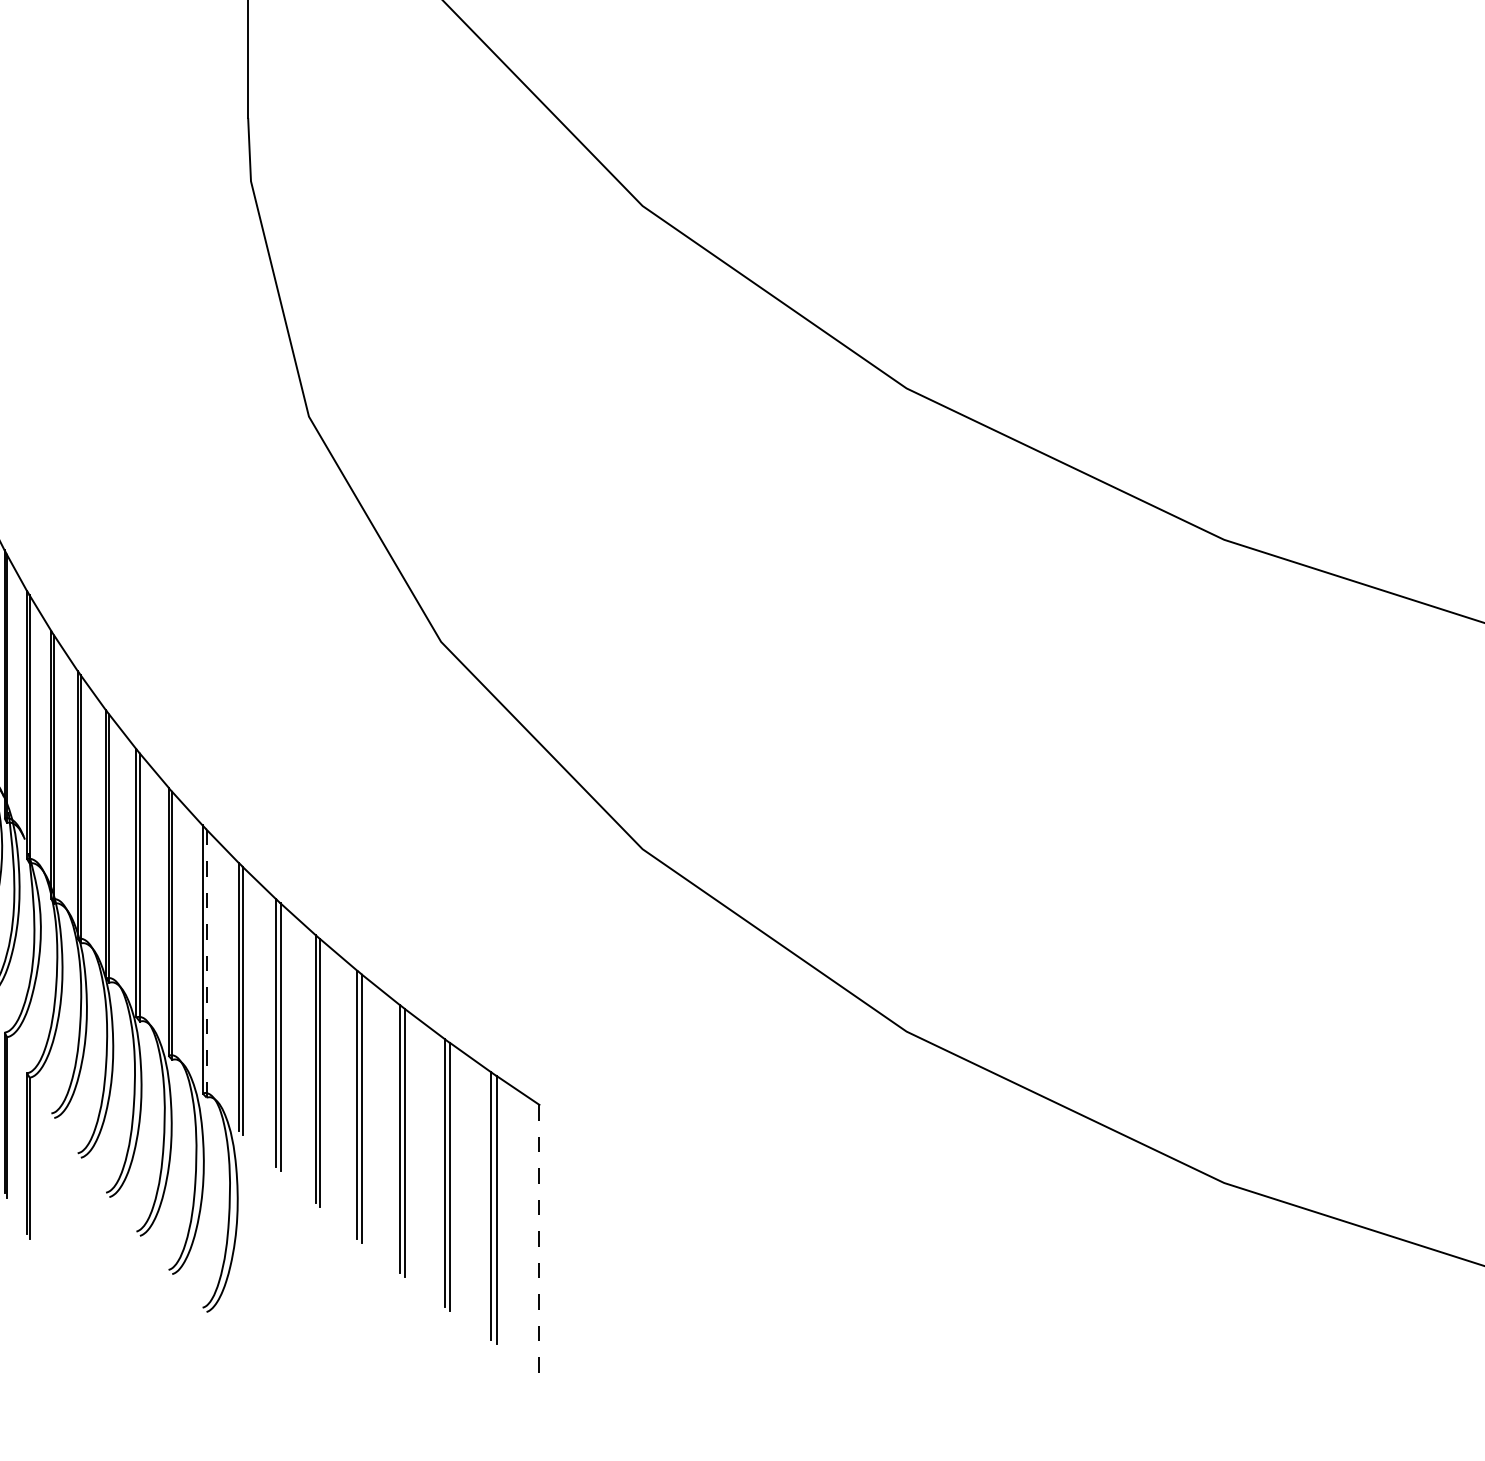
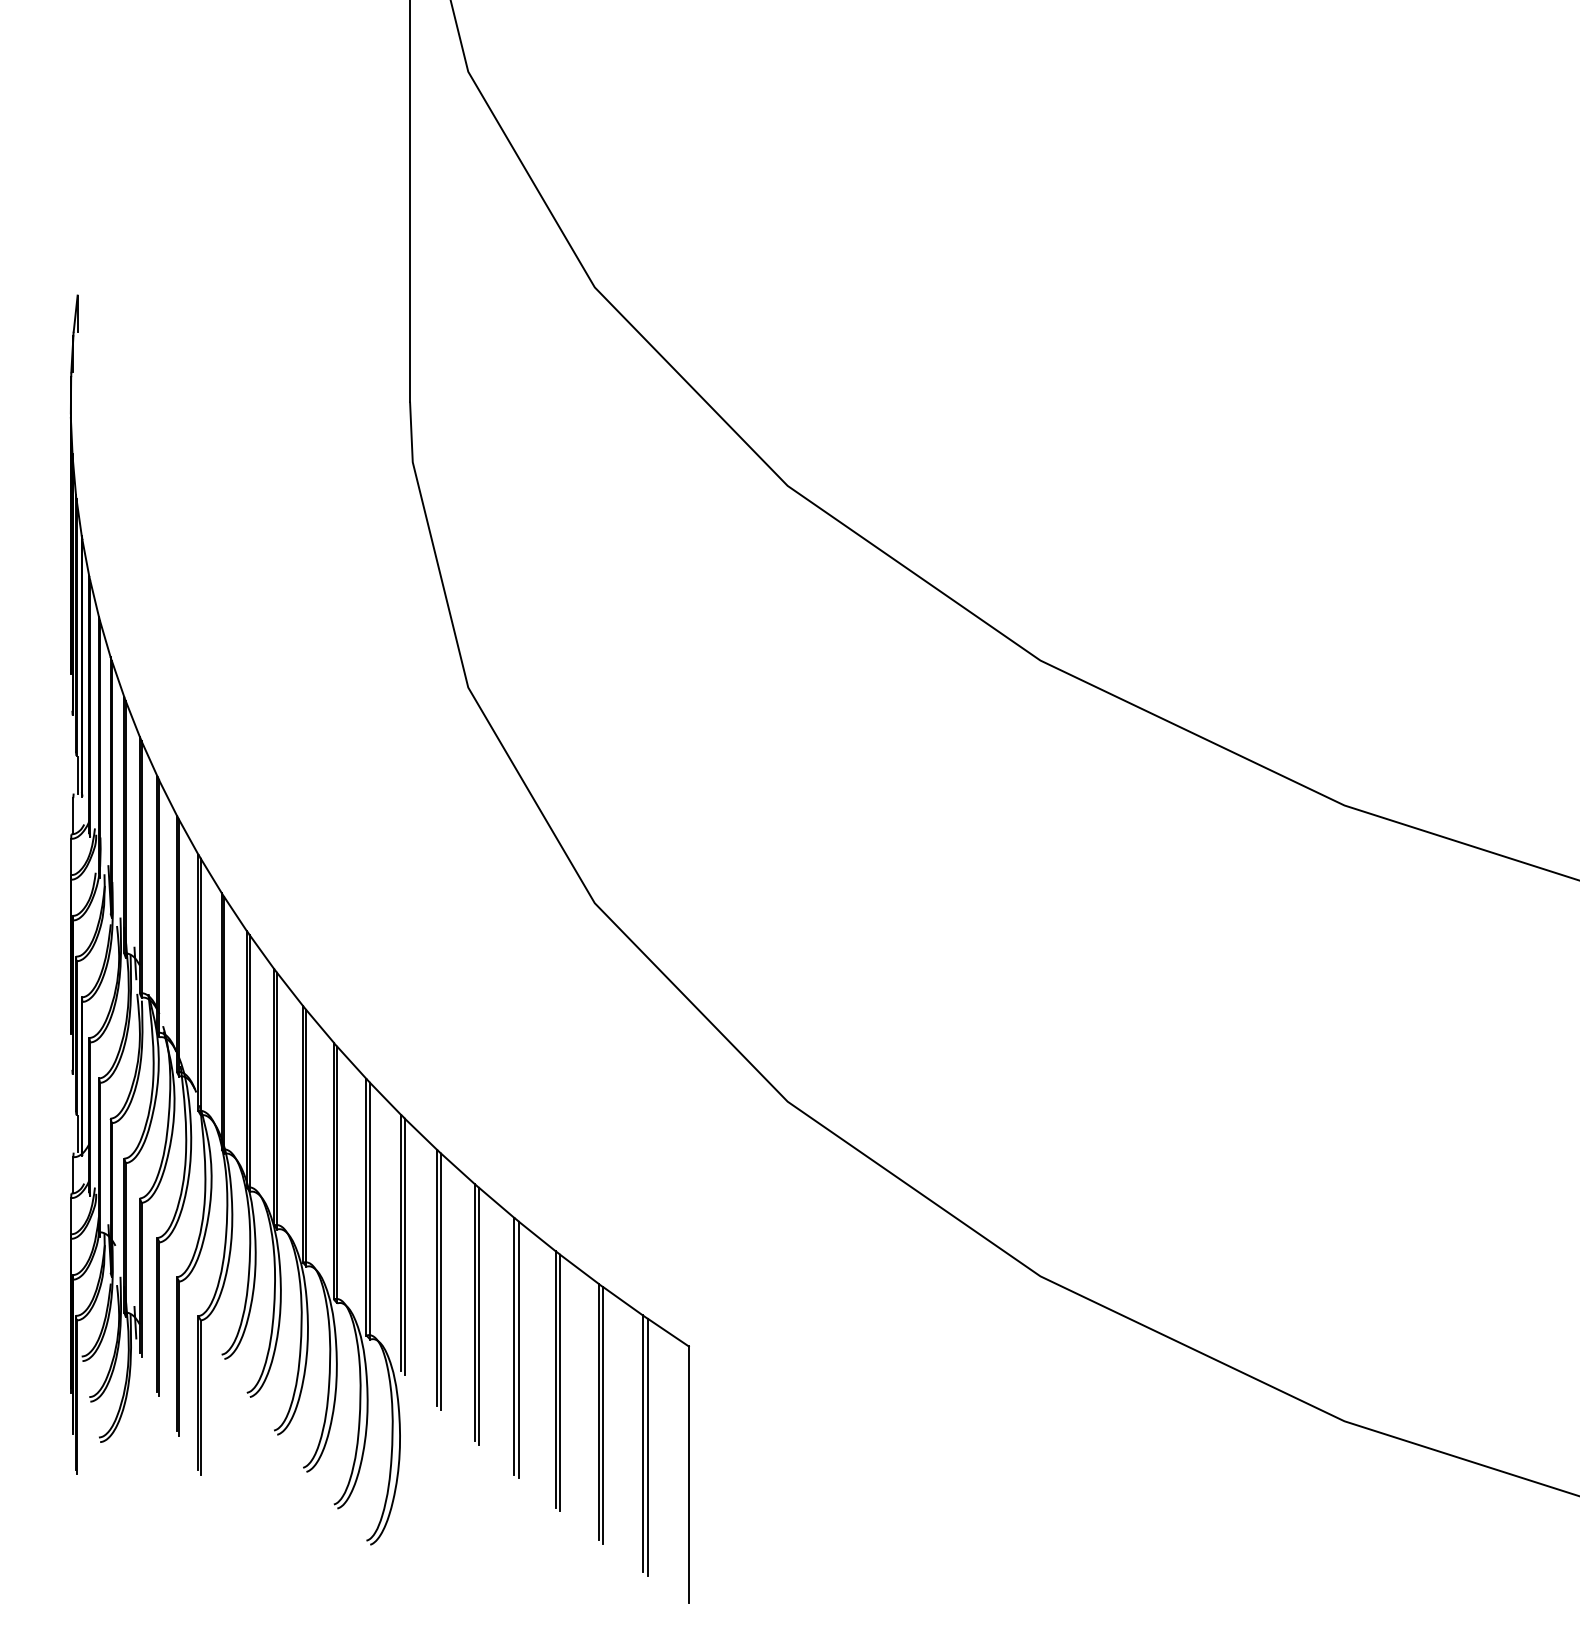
line: (206, 963) -> (370, 1211), dashed -> solid
line: (539, 1238) -> (688, 1474), dashed -> solid

